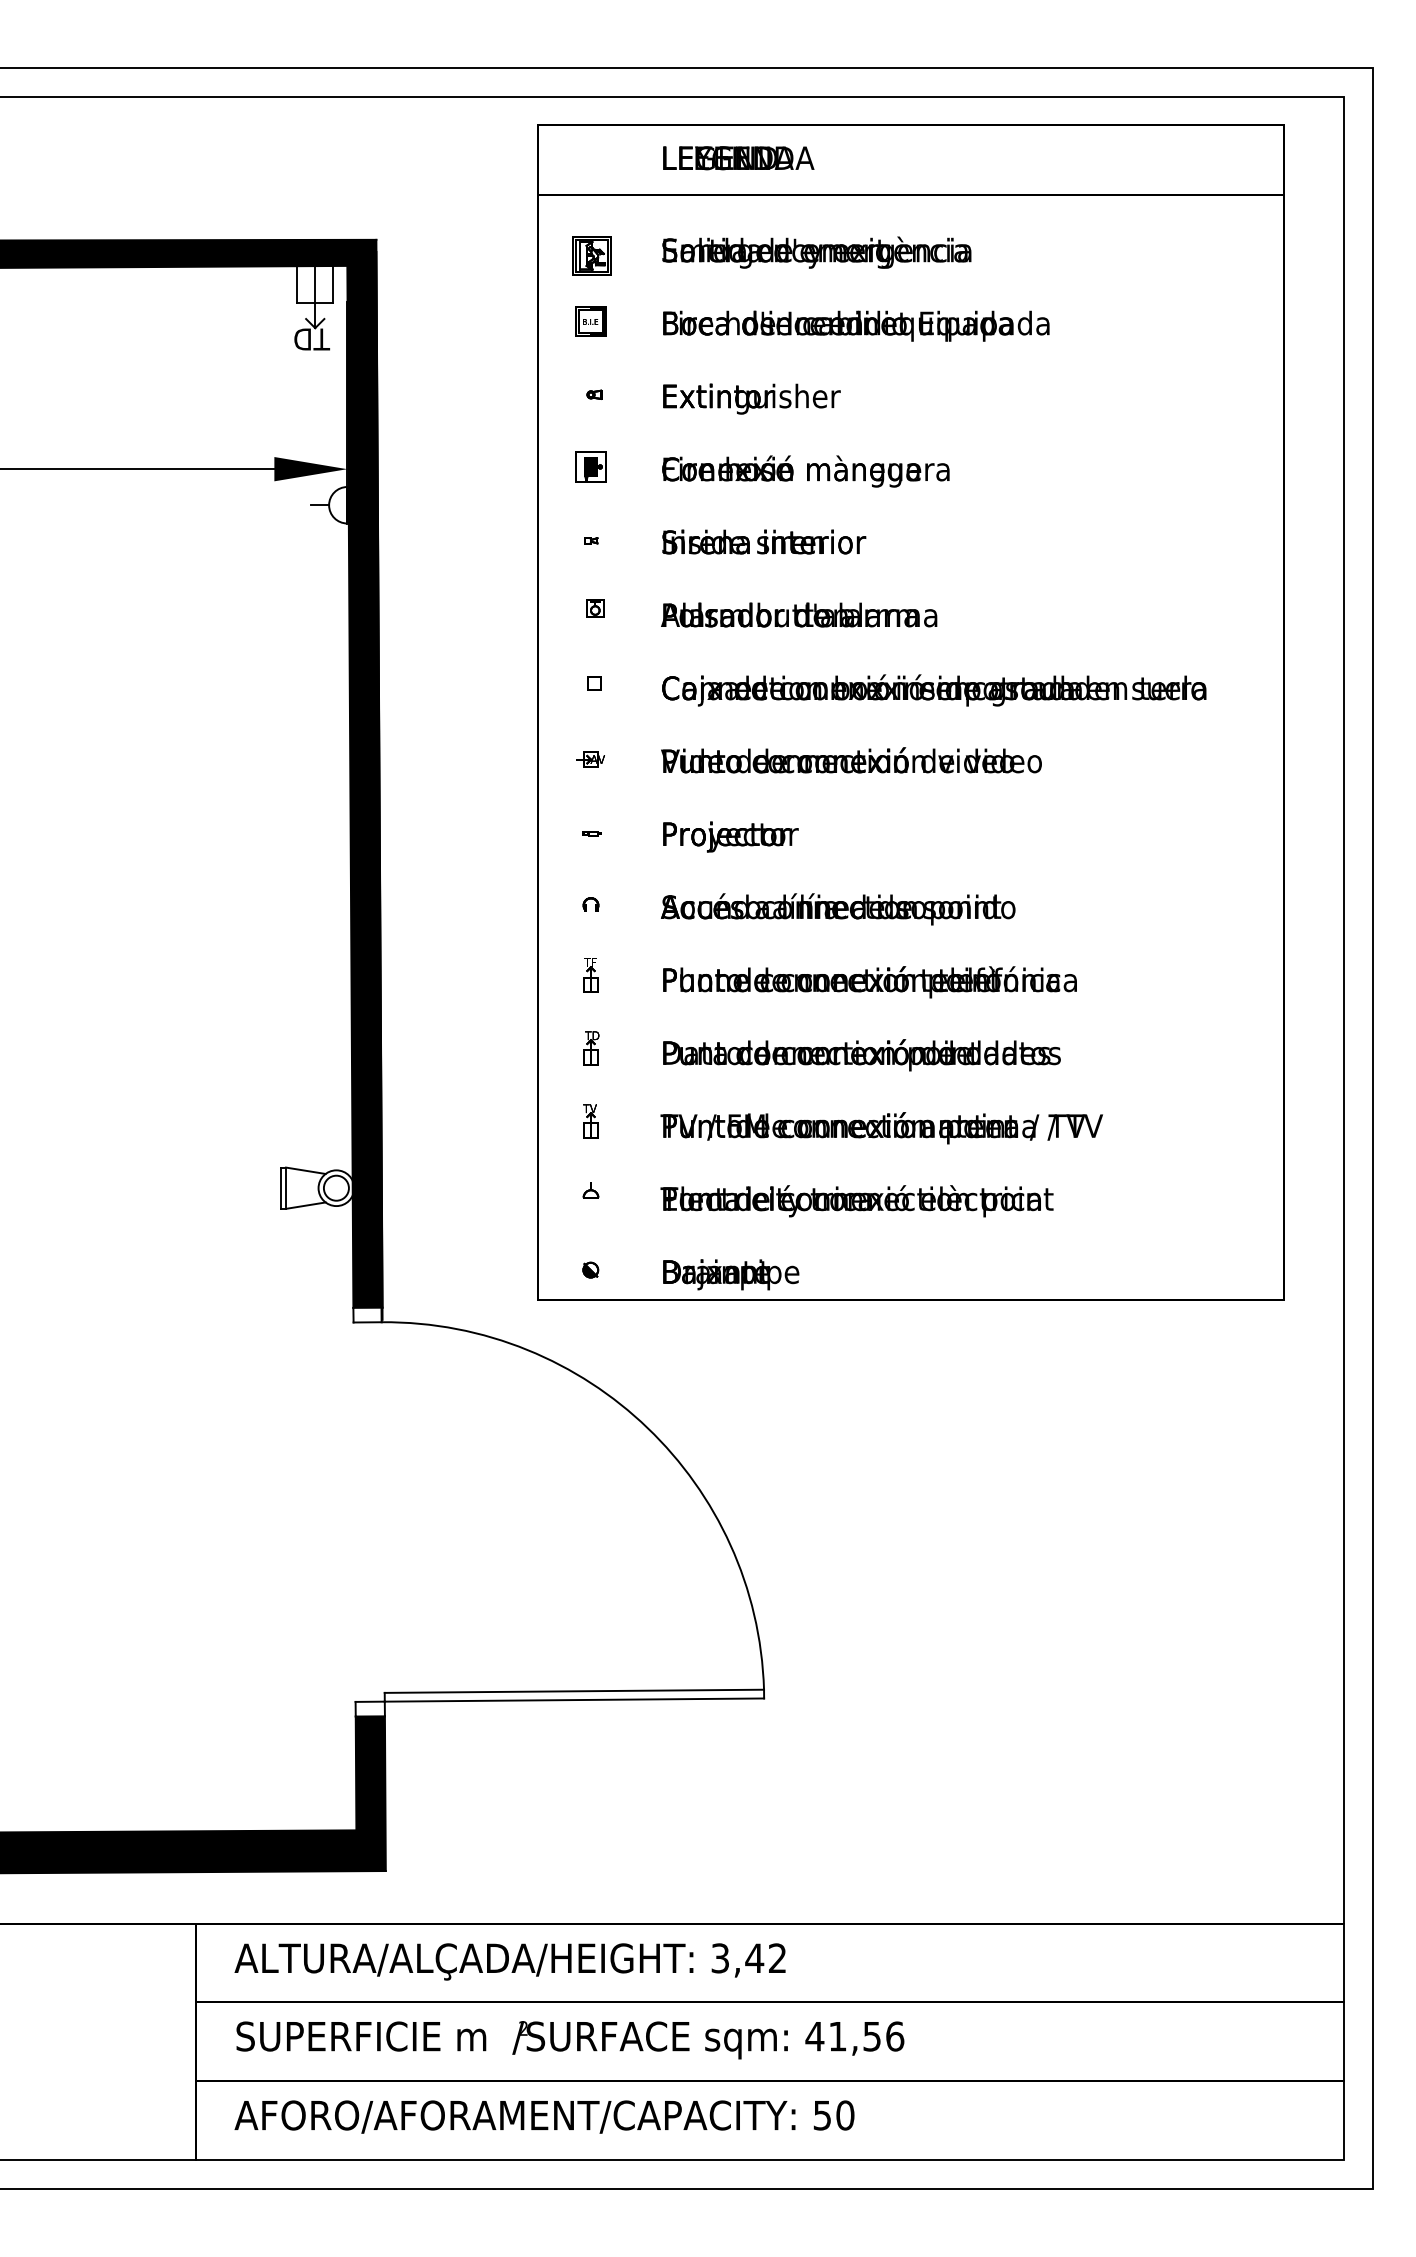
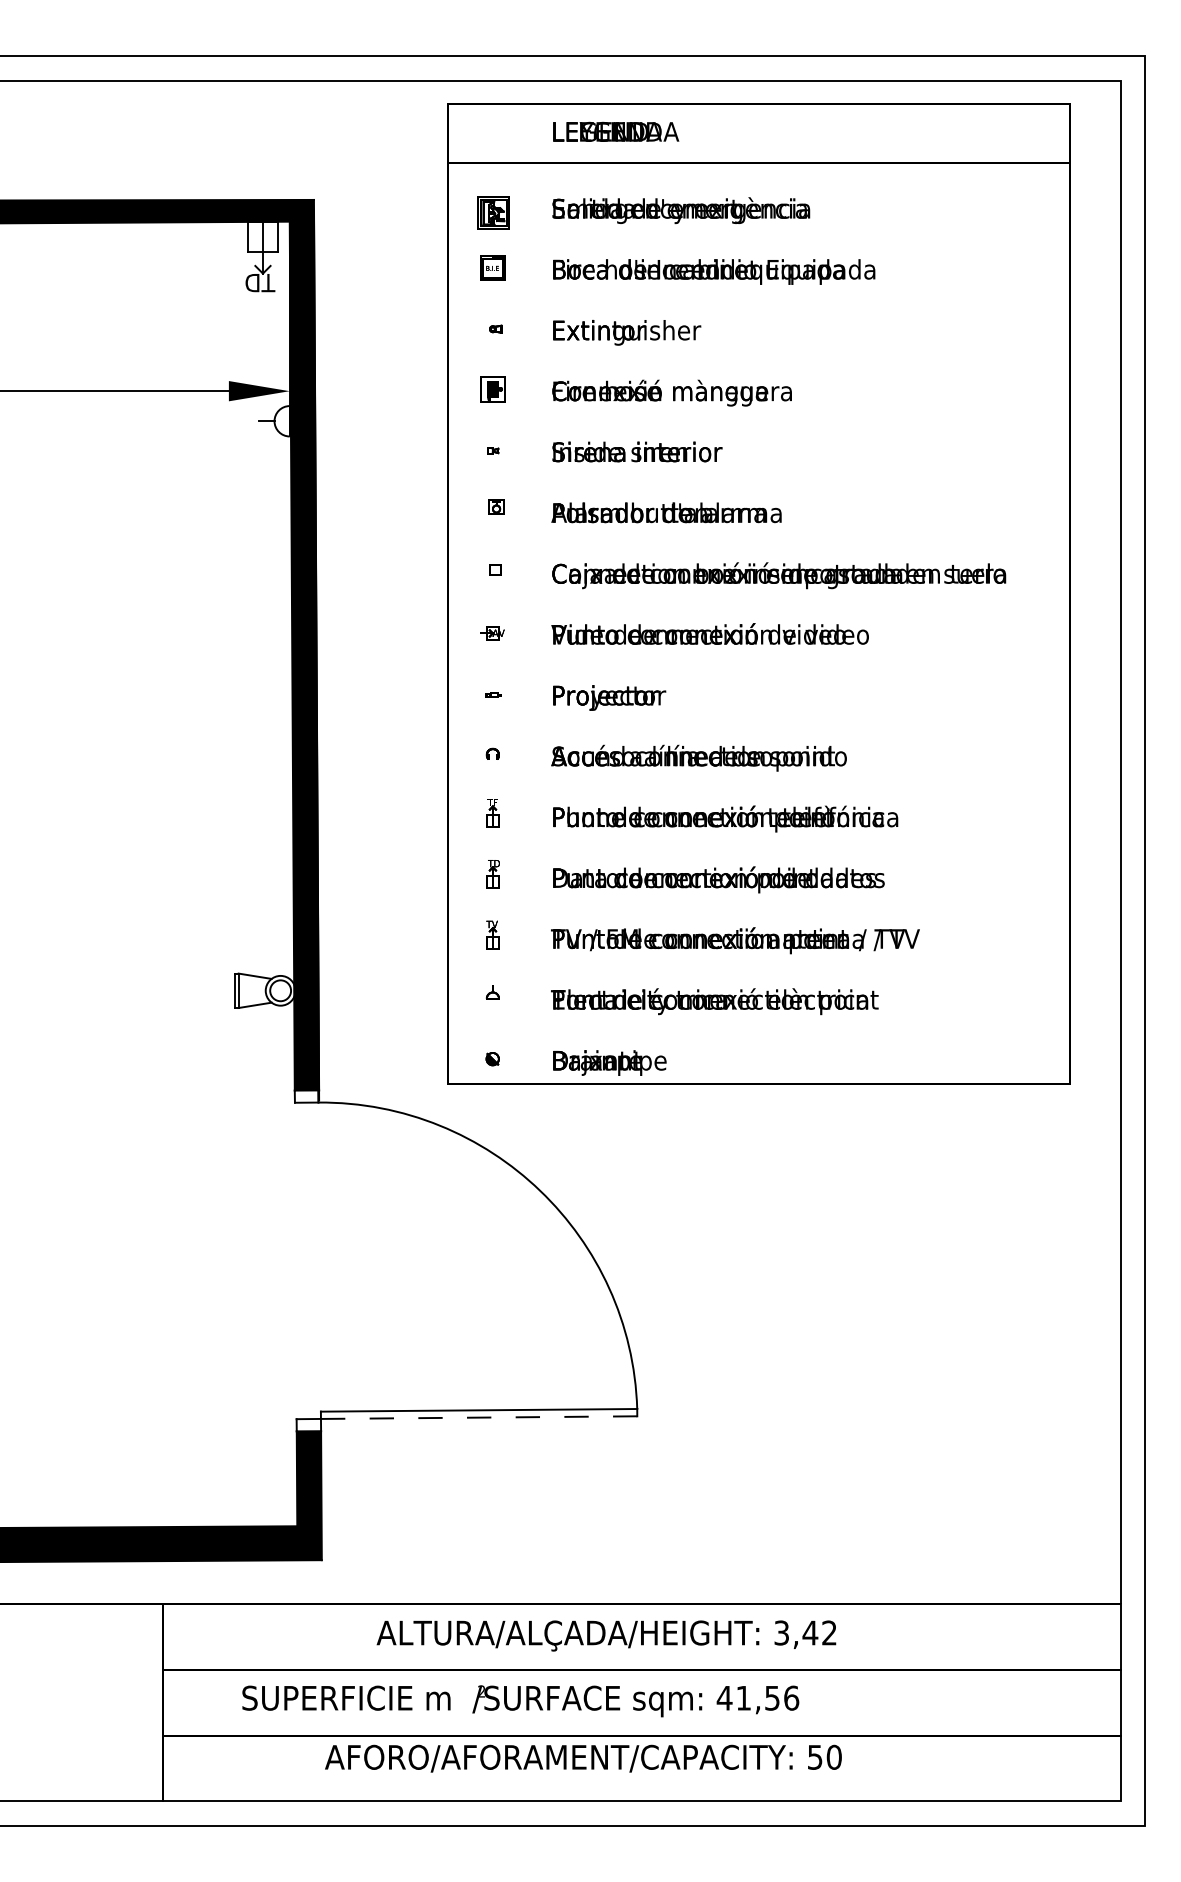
line: (574, 1700) -> (479, 1417), solid -> dashed
text: (509, 1961) -> (605, 1635), moved
text: (570, 2040) -> (520, 1701), moved
text: (544, 2116) -> (583, 1758), moved

